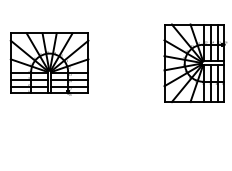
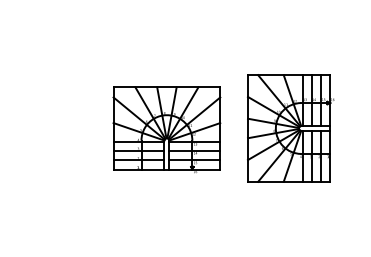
part: (49, 64) -> (166, 129), moved

